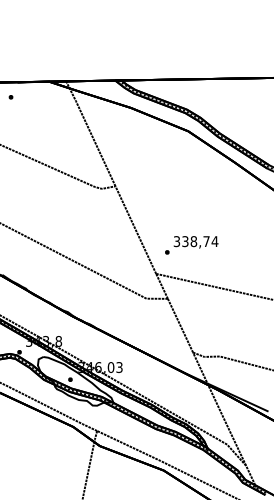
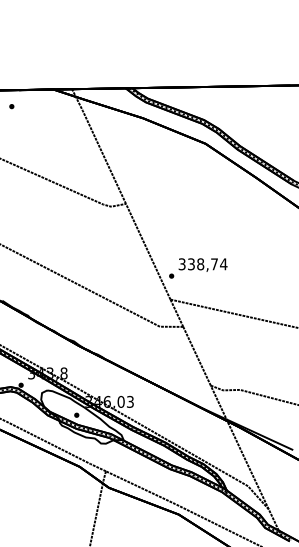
text: (191, 245) -> (198, 268), moved

